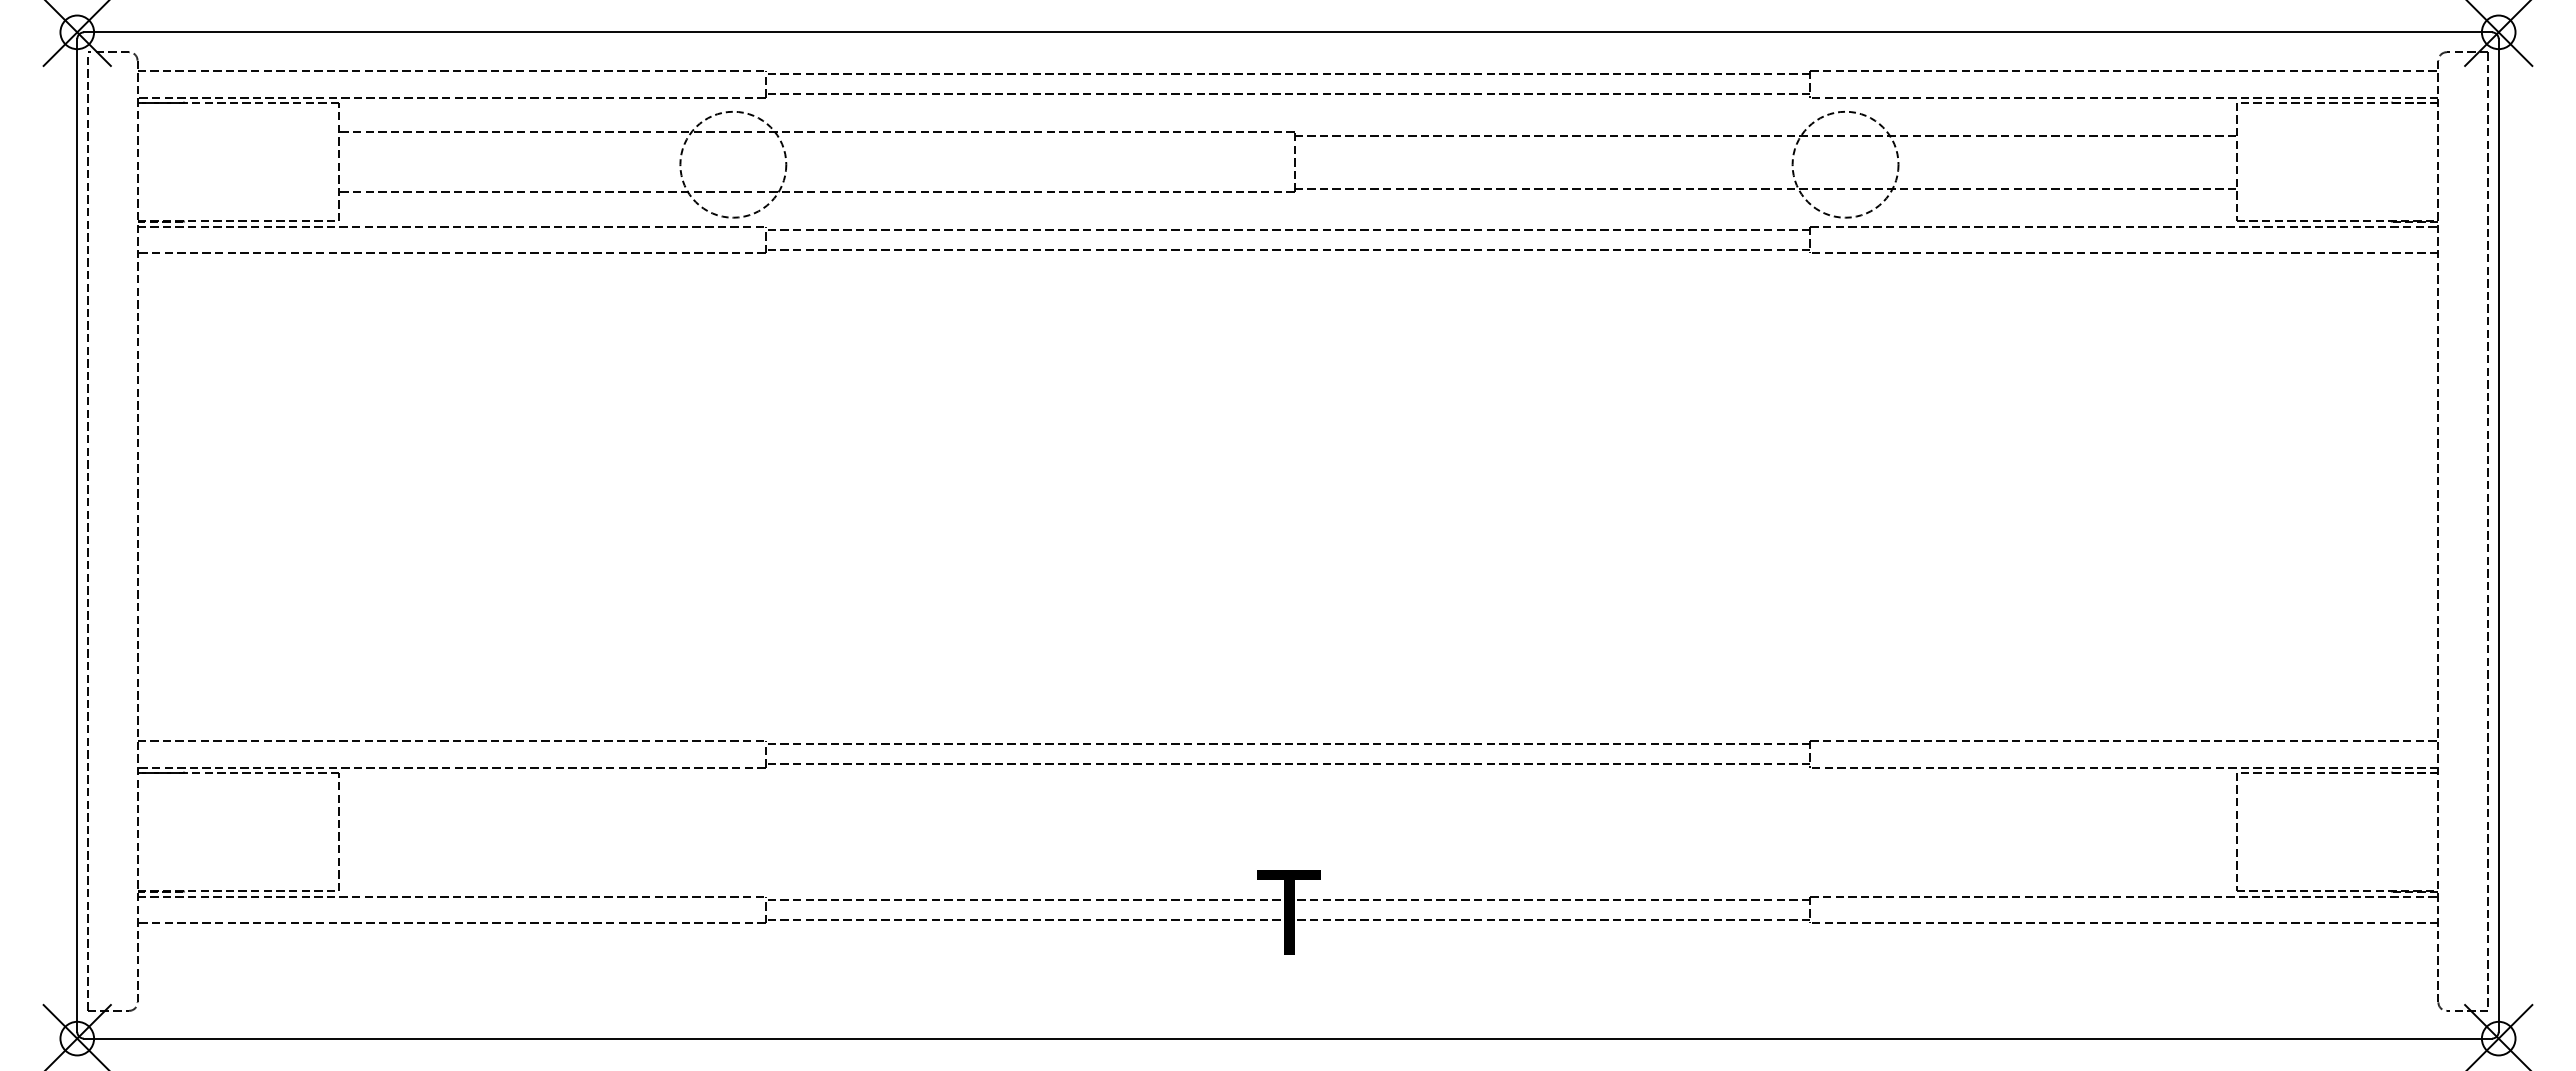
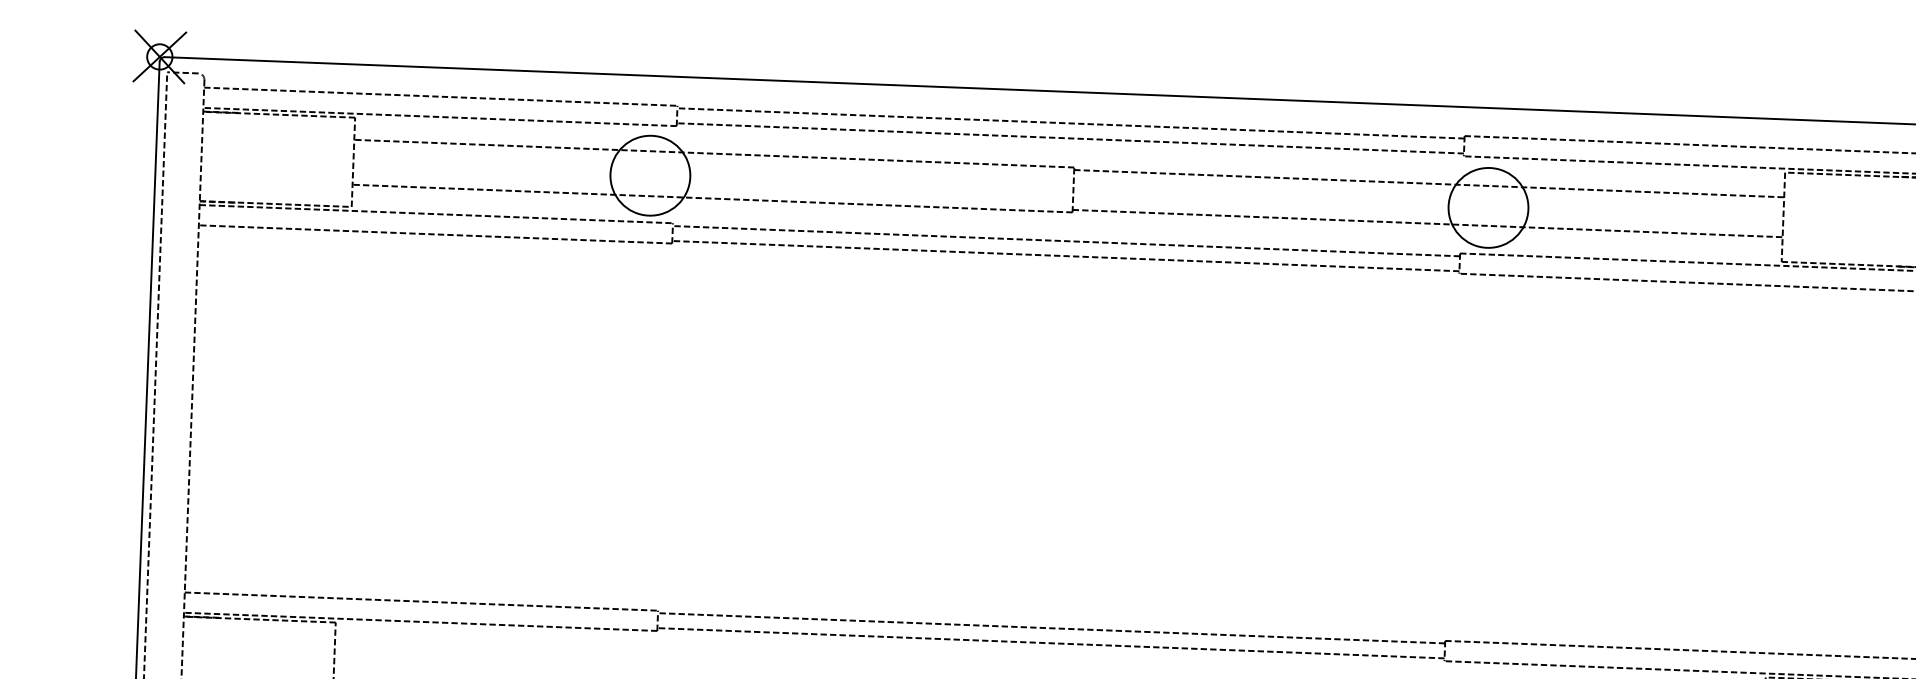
circle: (733, 164) -> (650, 175), dashed -> solid
circle: (1845, 164) -> (1488, 207), dashed -> solid

